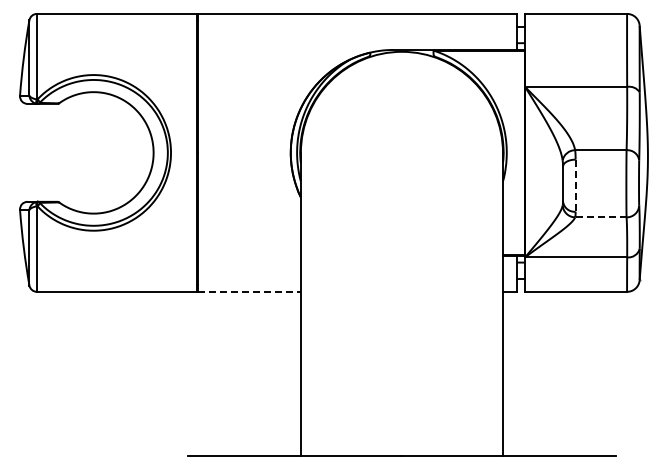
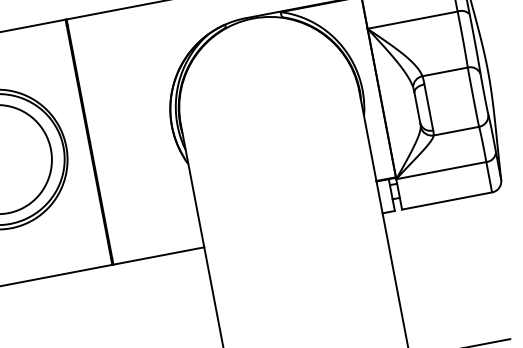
line: (575, 186) -> (428, 108), dashed -> solid
line: (600, 217) -> (456, 131), dashed -> solid
line: (249, 291) -> (158, 255), dashed -> solid

